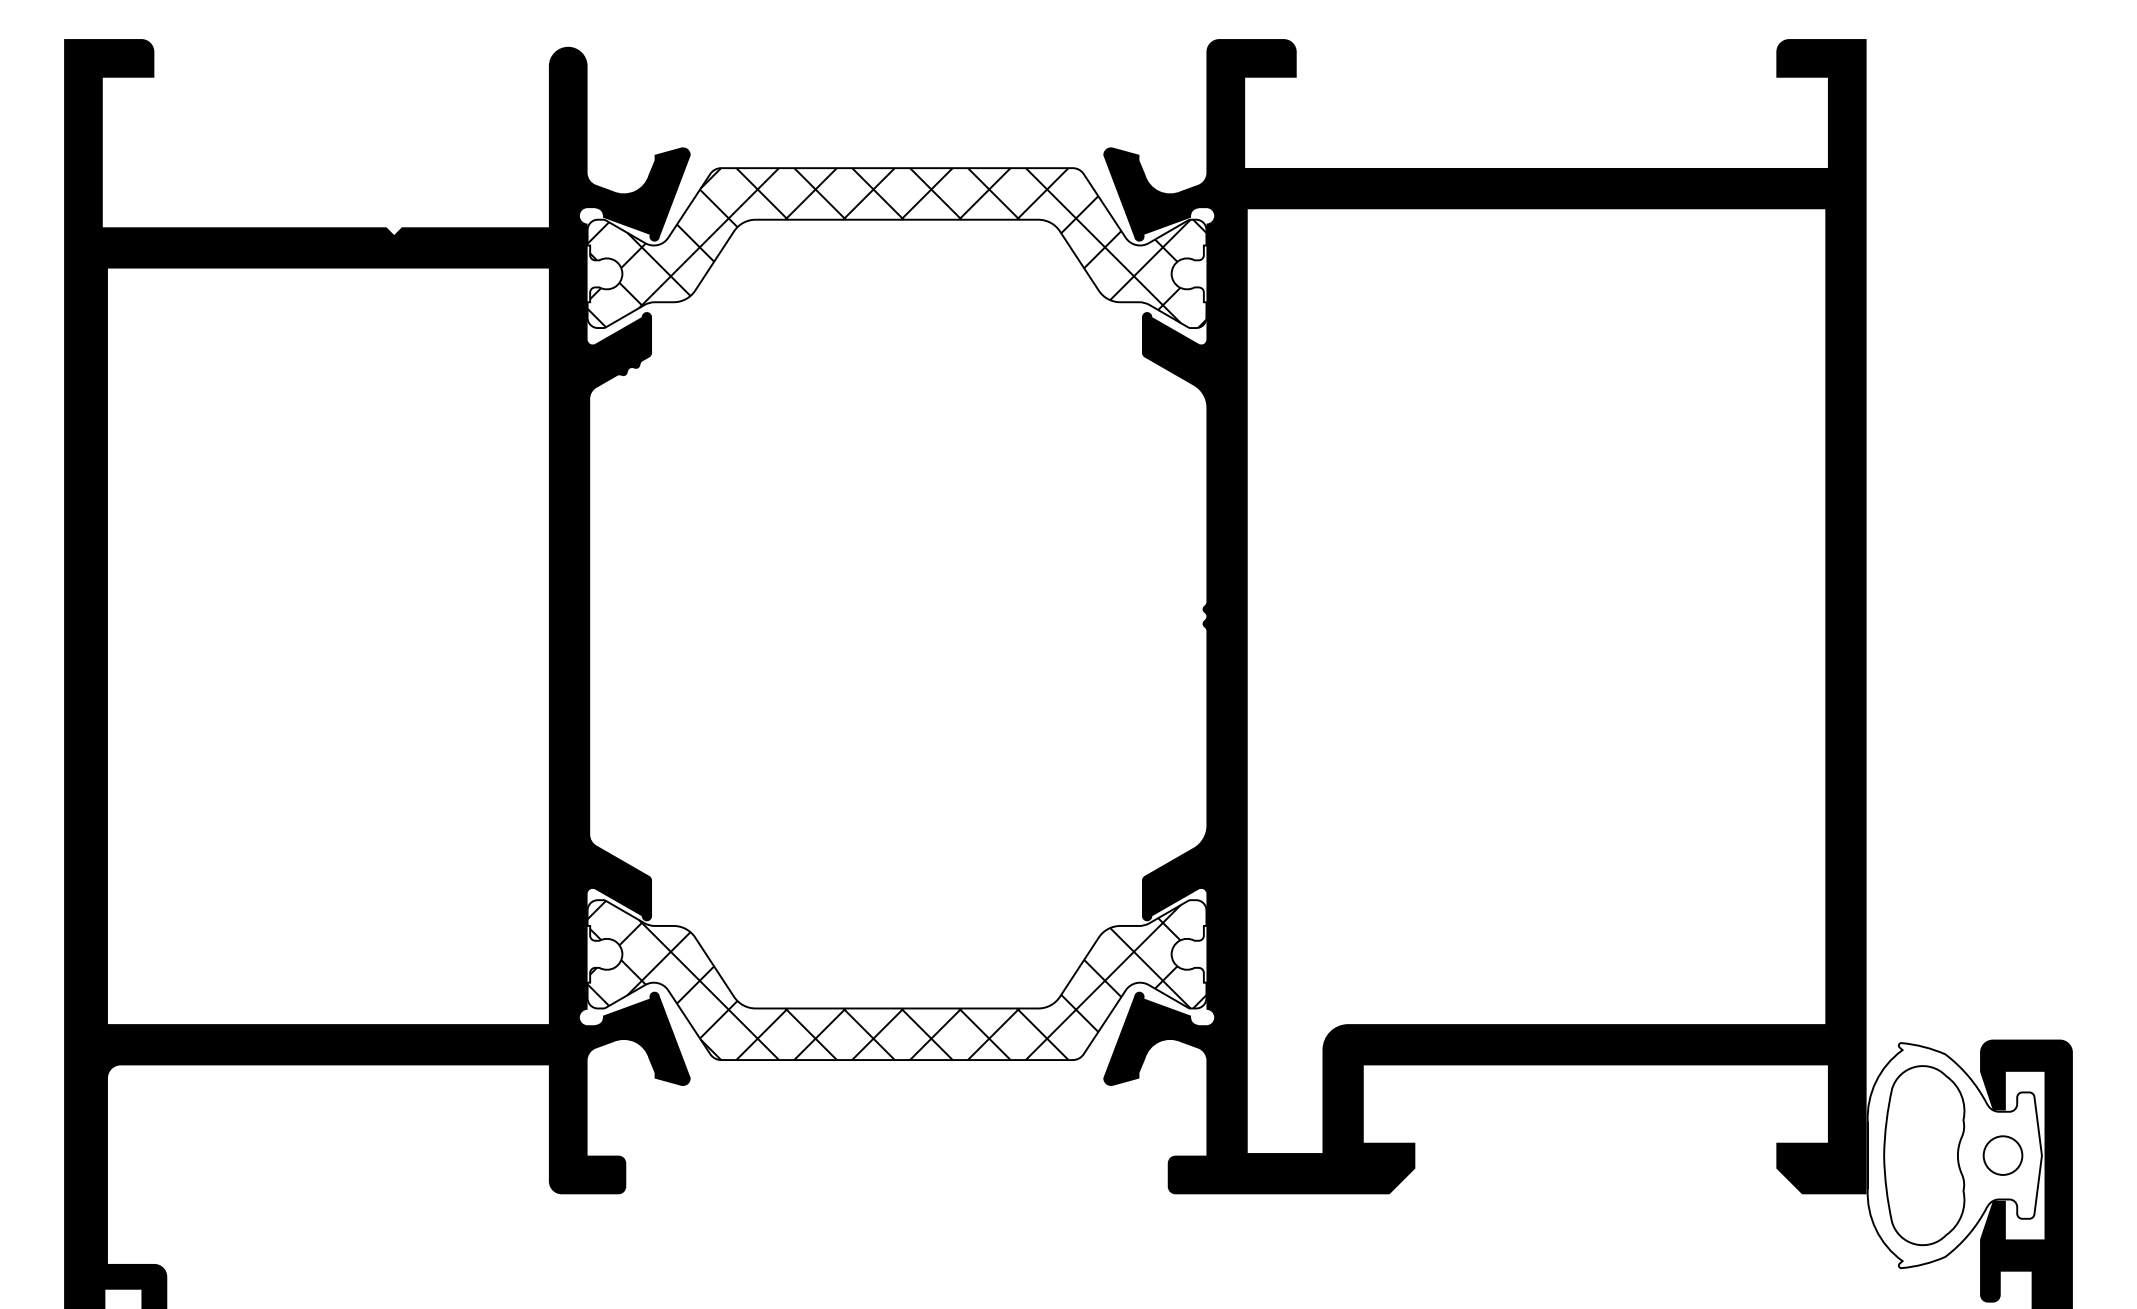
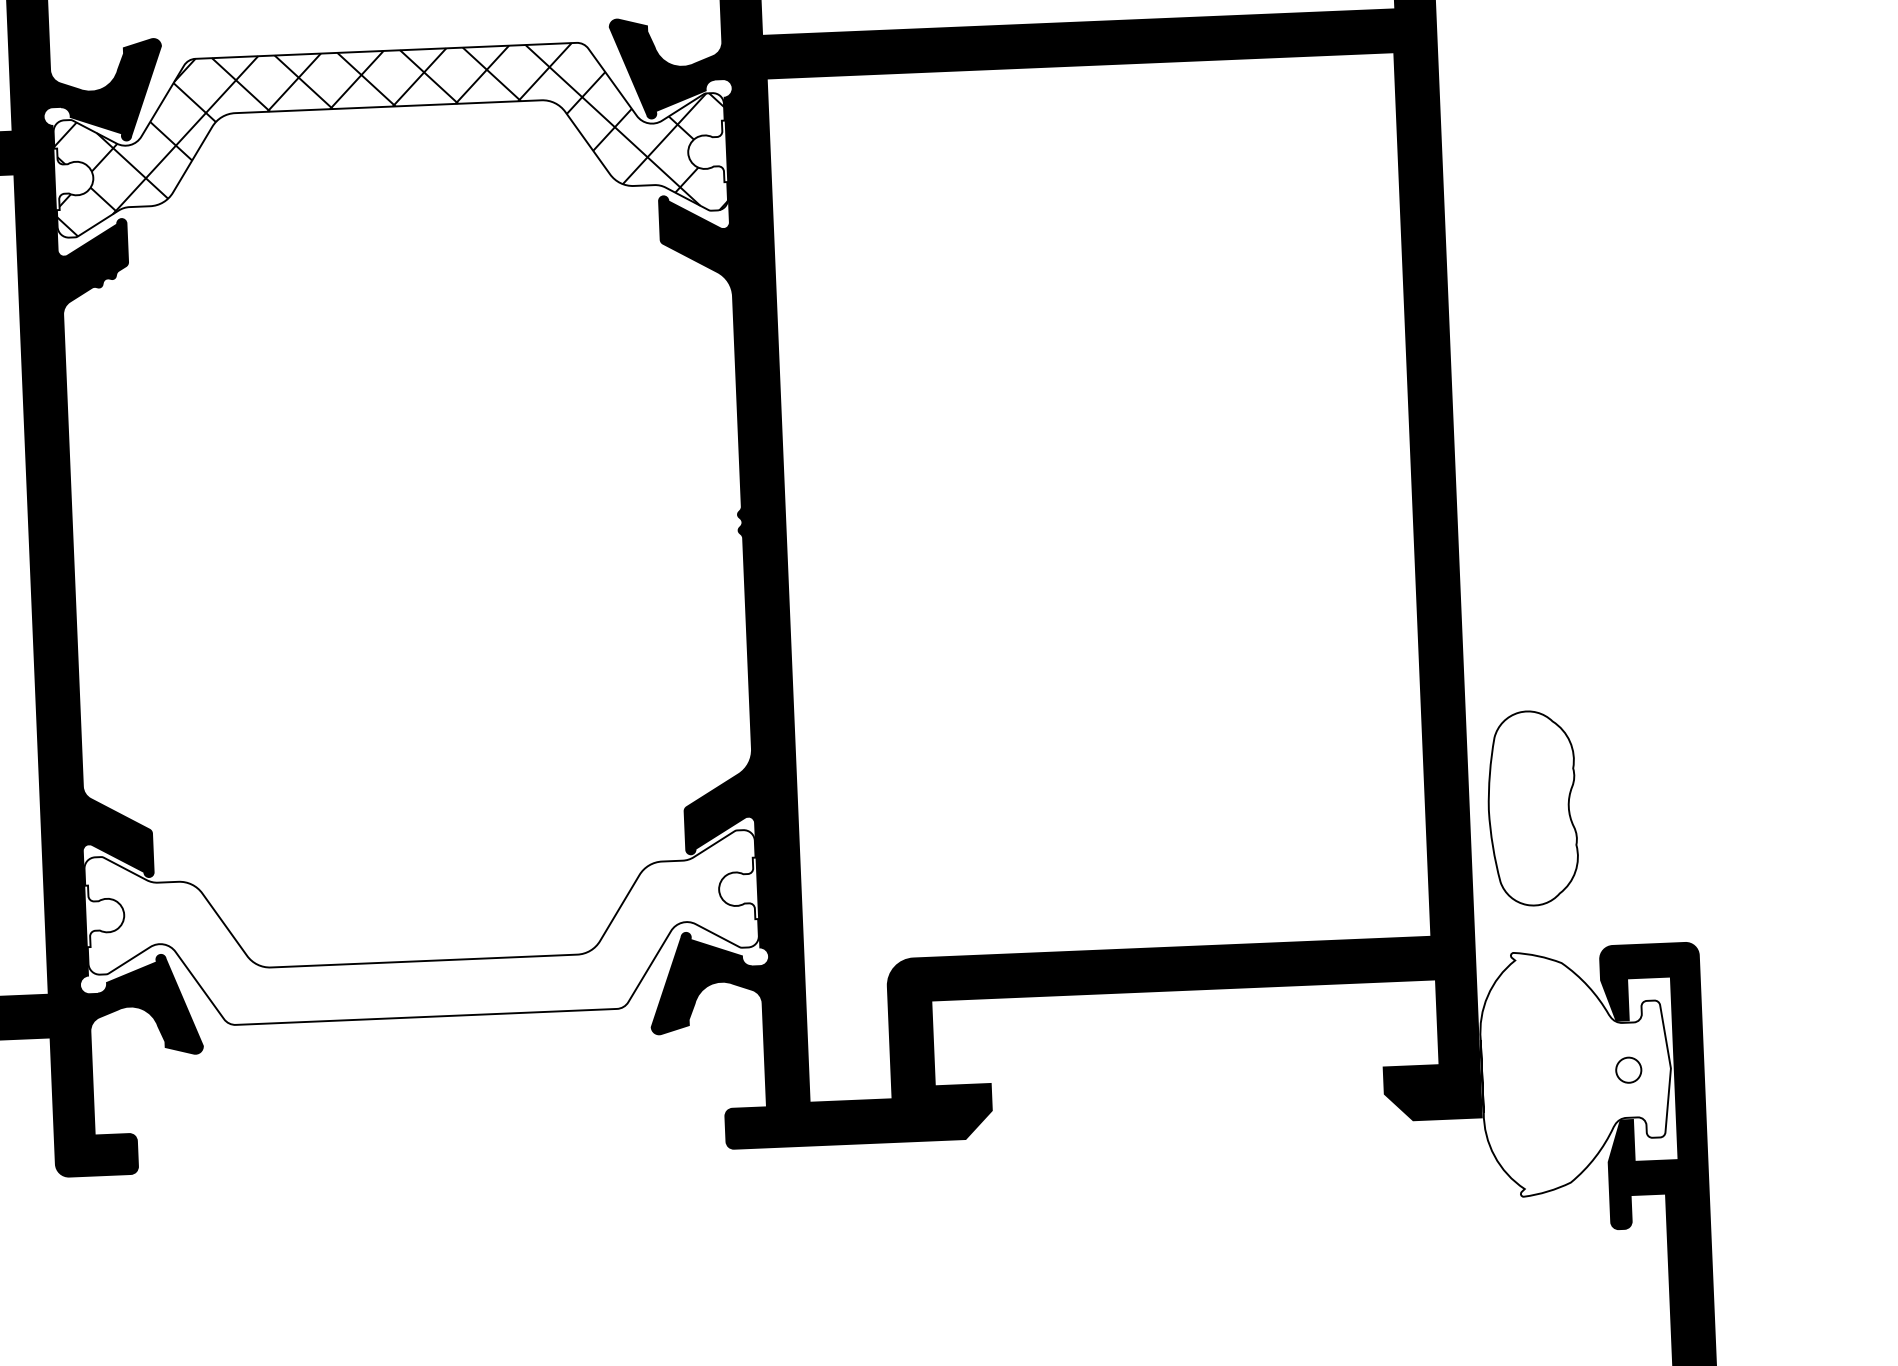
hatch: (896, 980) -> (422, 930), removed
part: (1924, 1155) -> (1532, 808), moved
circle: (2002, 1155) -> (1628, 1070), size x0.6

